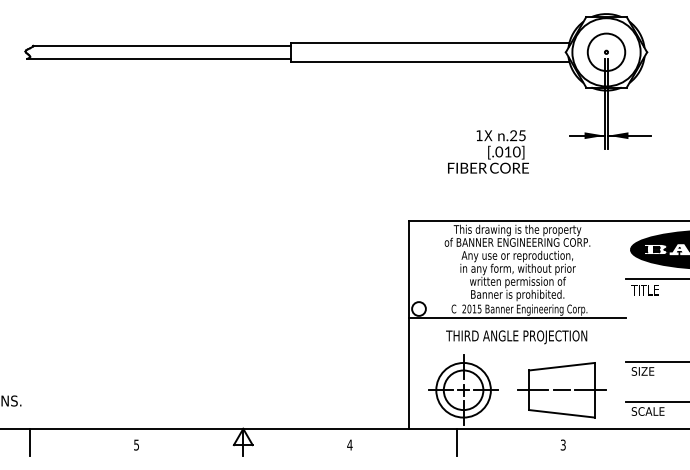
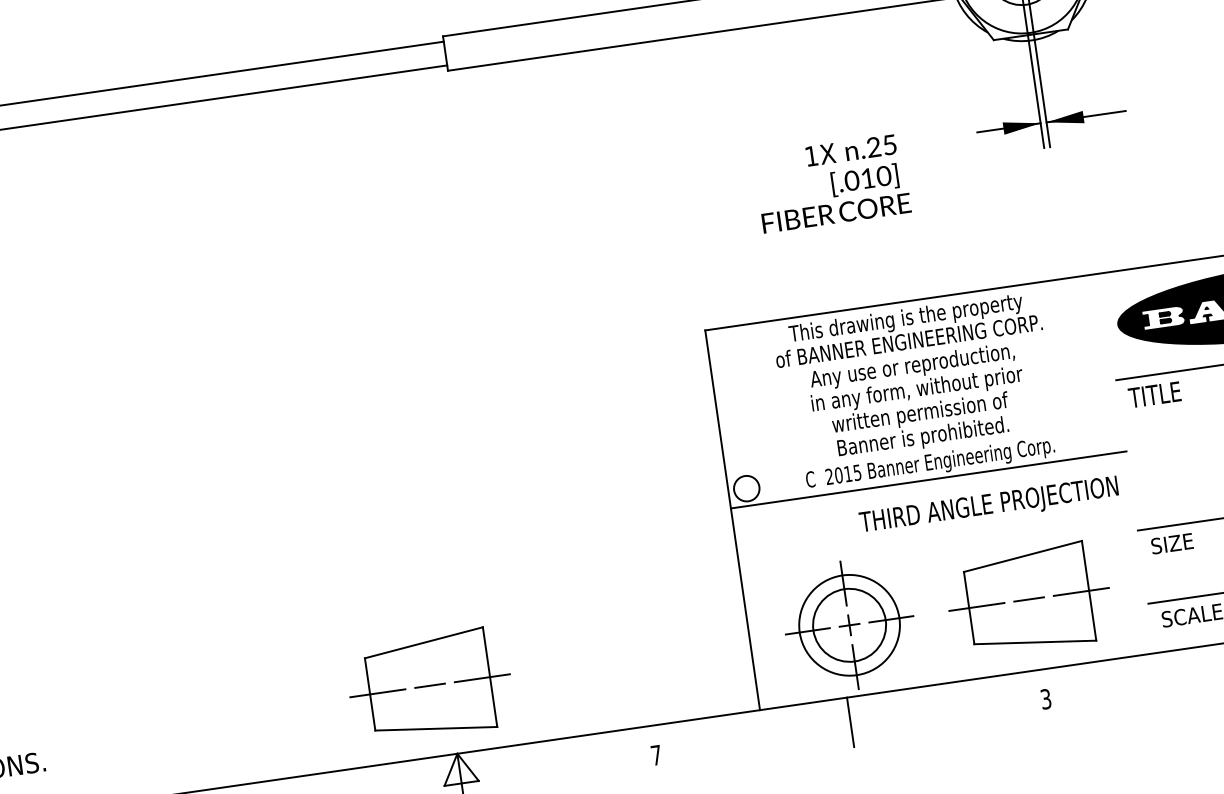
text: (516, 337) -> (988, 506), moved
part: (233, 390) -> (429, 686), added
text: (349, 444) -> (655, 754), 4 -> 7

